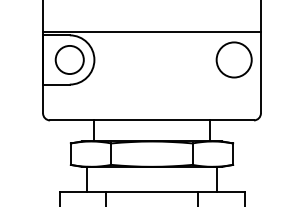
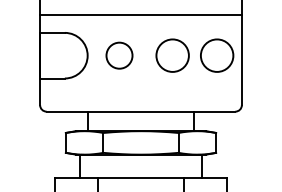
line: (151, 31) -> (140, 14), moved
circle: (69, 59) -> (119, 55), moved
circle: (185, 59) -> (172, 55), added

